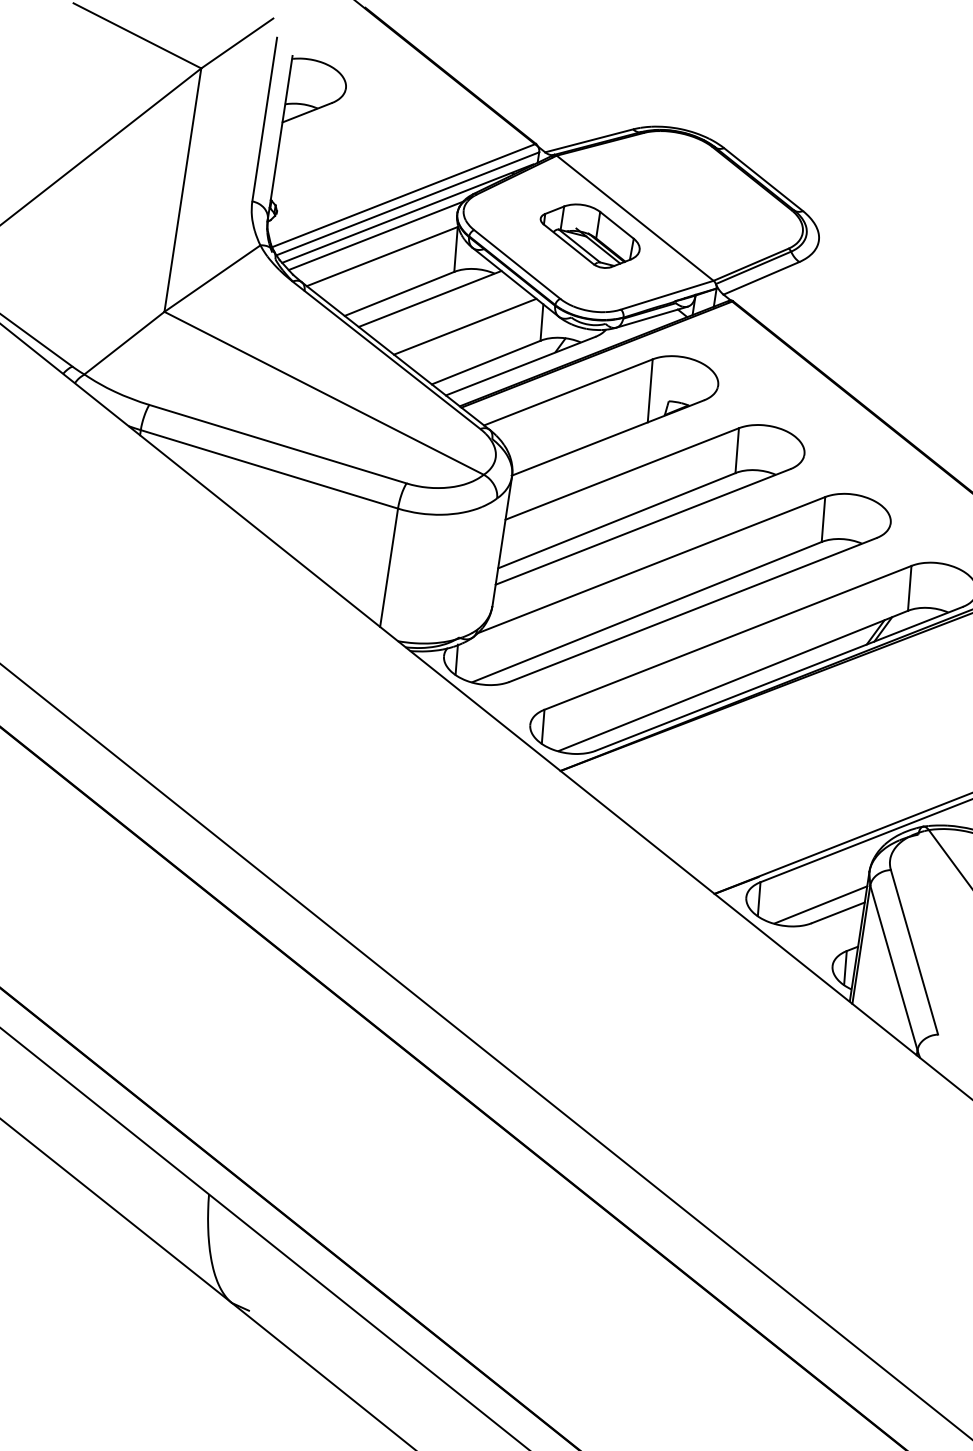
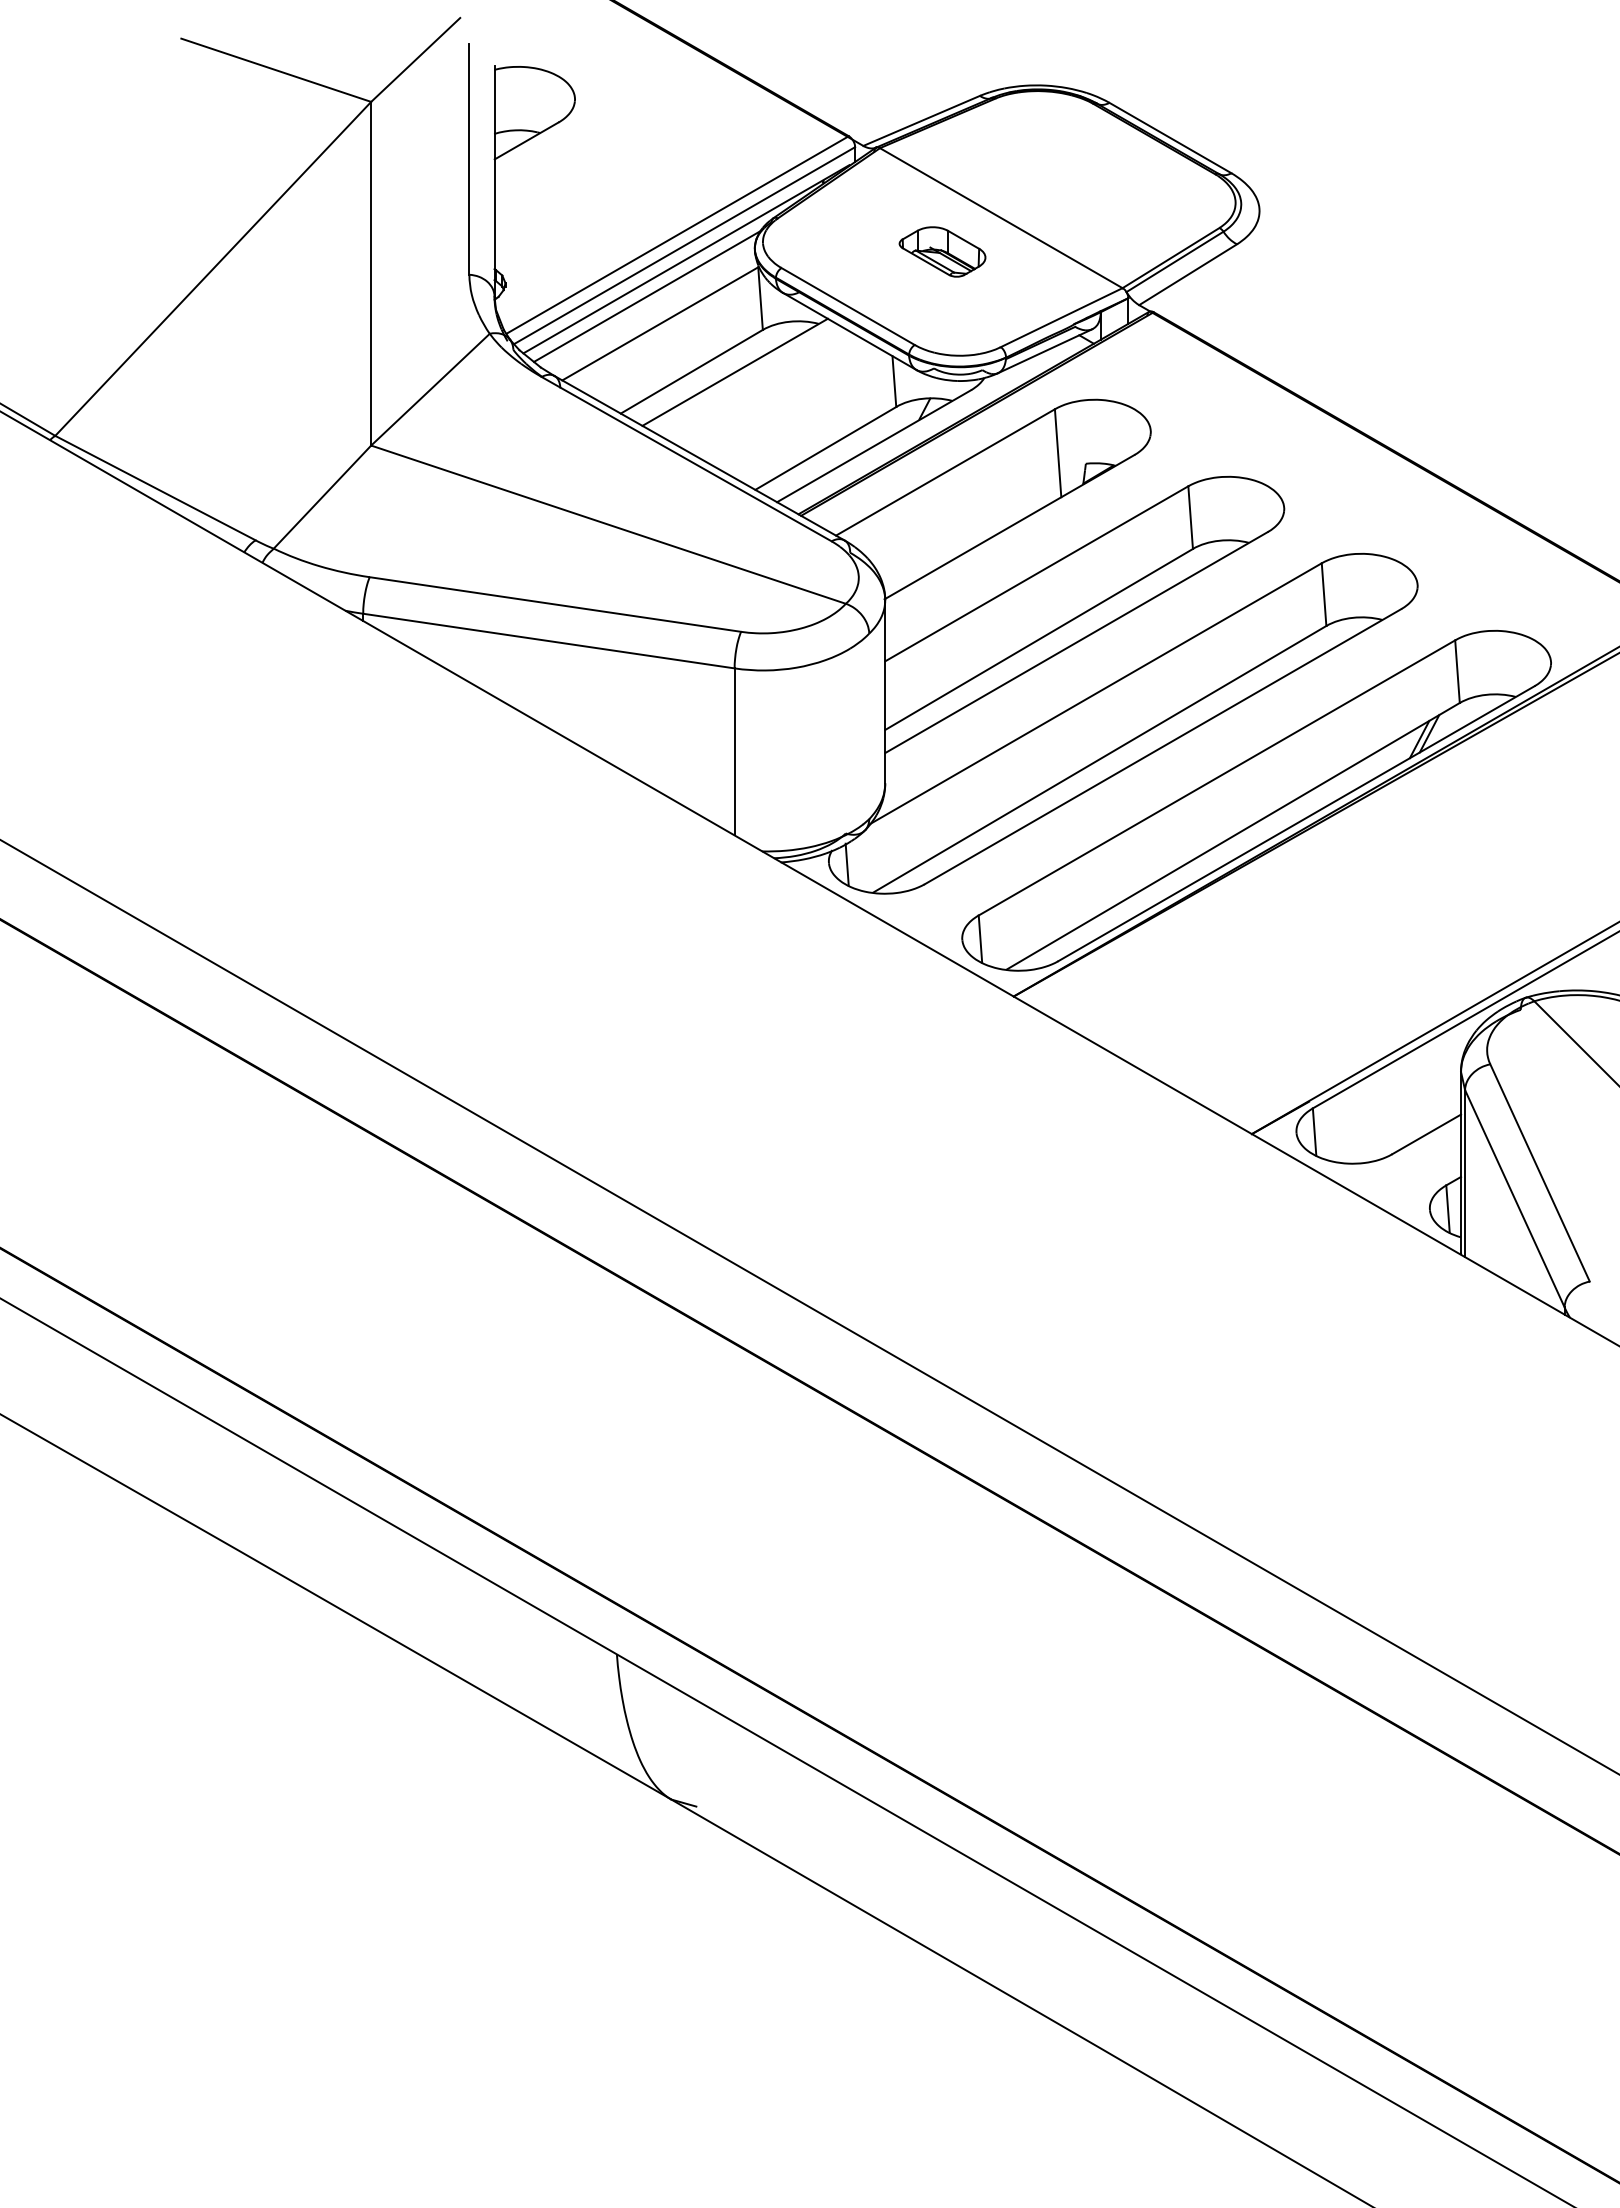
part: (589, 235) -> (942, 251), size x0.6
line: (464, 326) -> (788, 402), removed
line: (821, 904) -> (1401, 1126), removed

